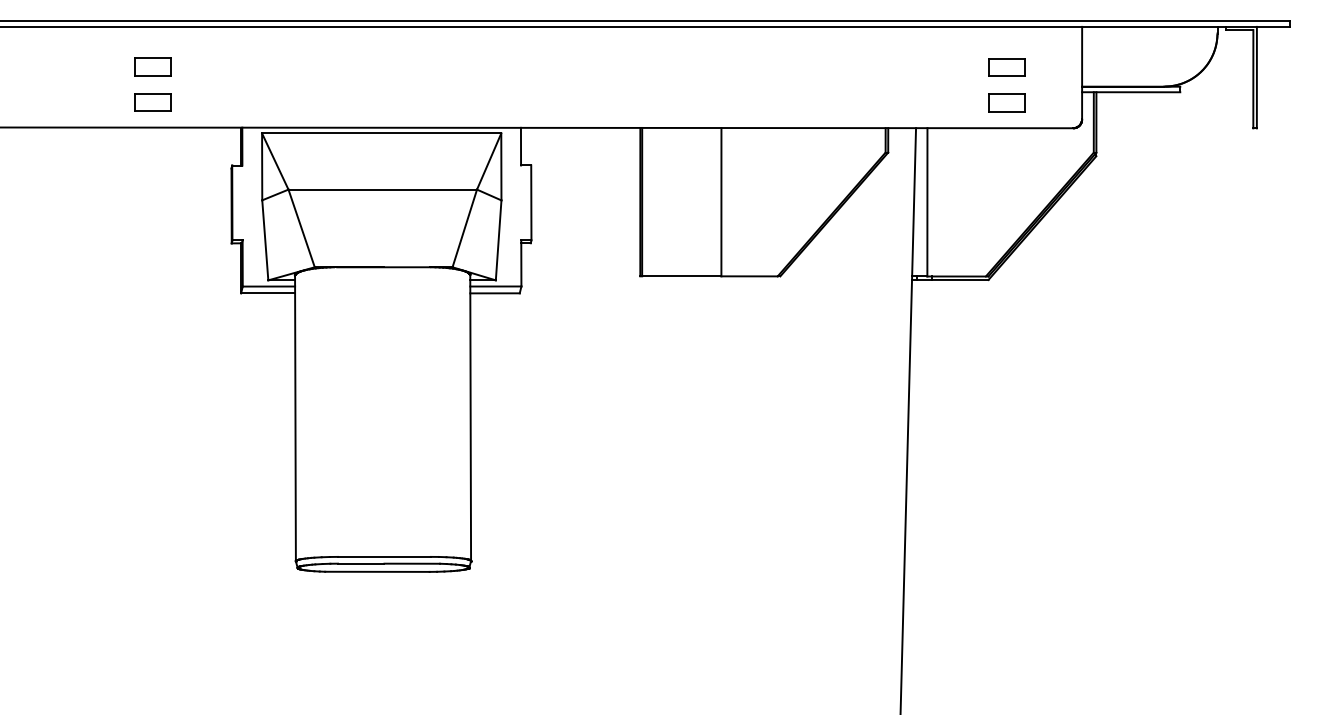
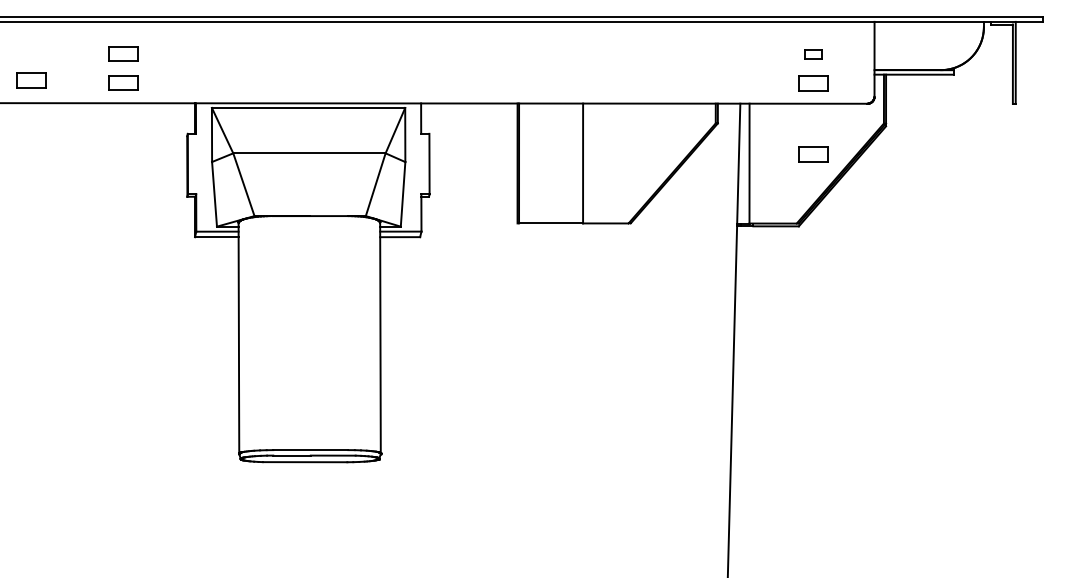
part: (1006, 67) -> (813, 54), size x0.6
part: (38, 99) -> (31, 80), added
part: (1006, 190) -> (813, 154), added

